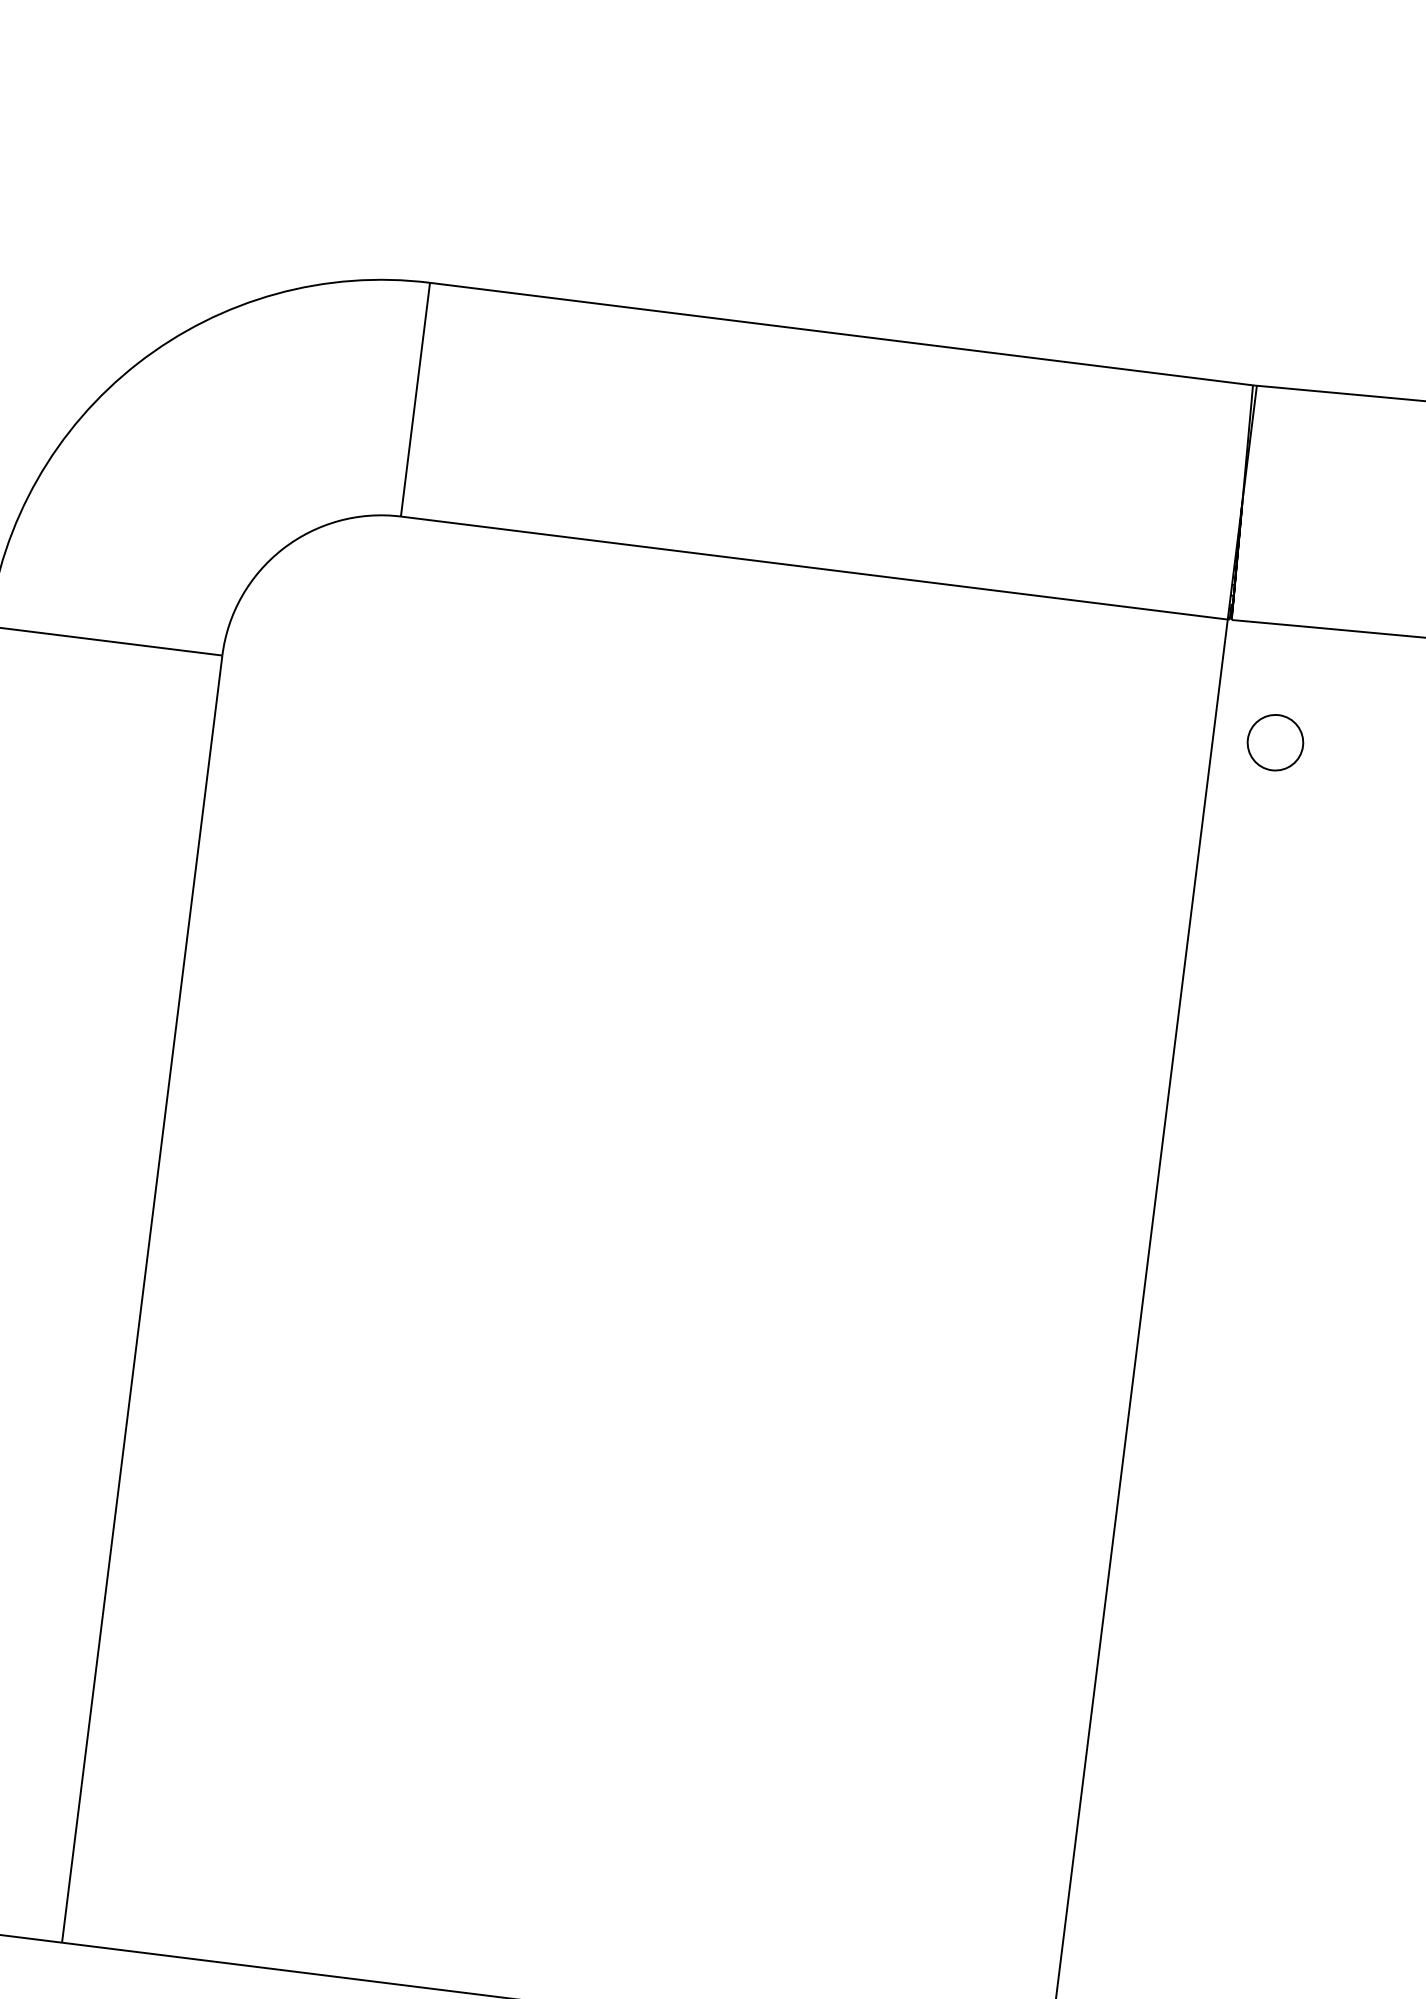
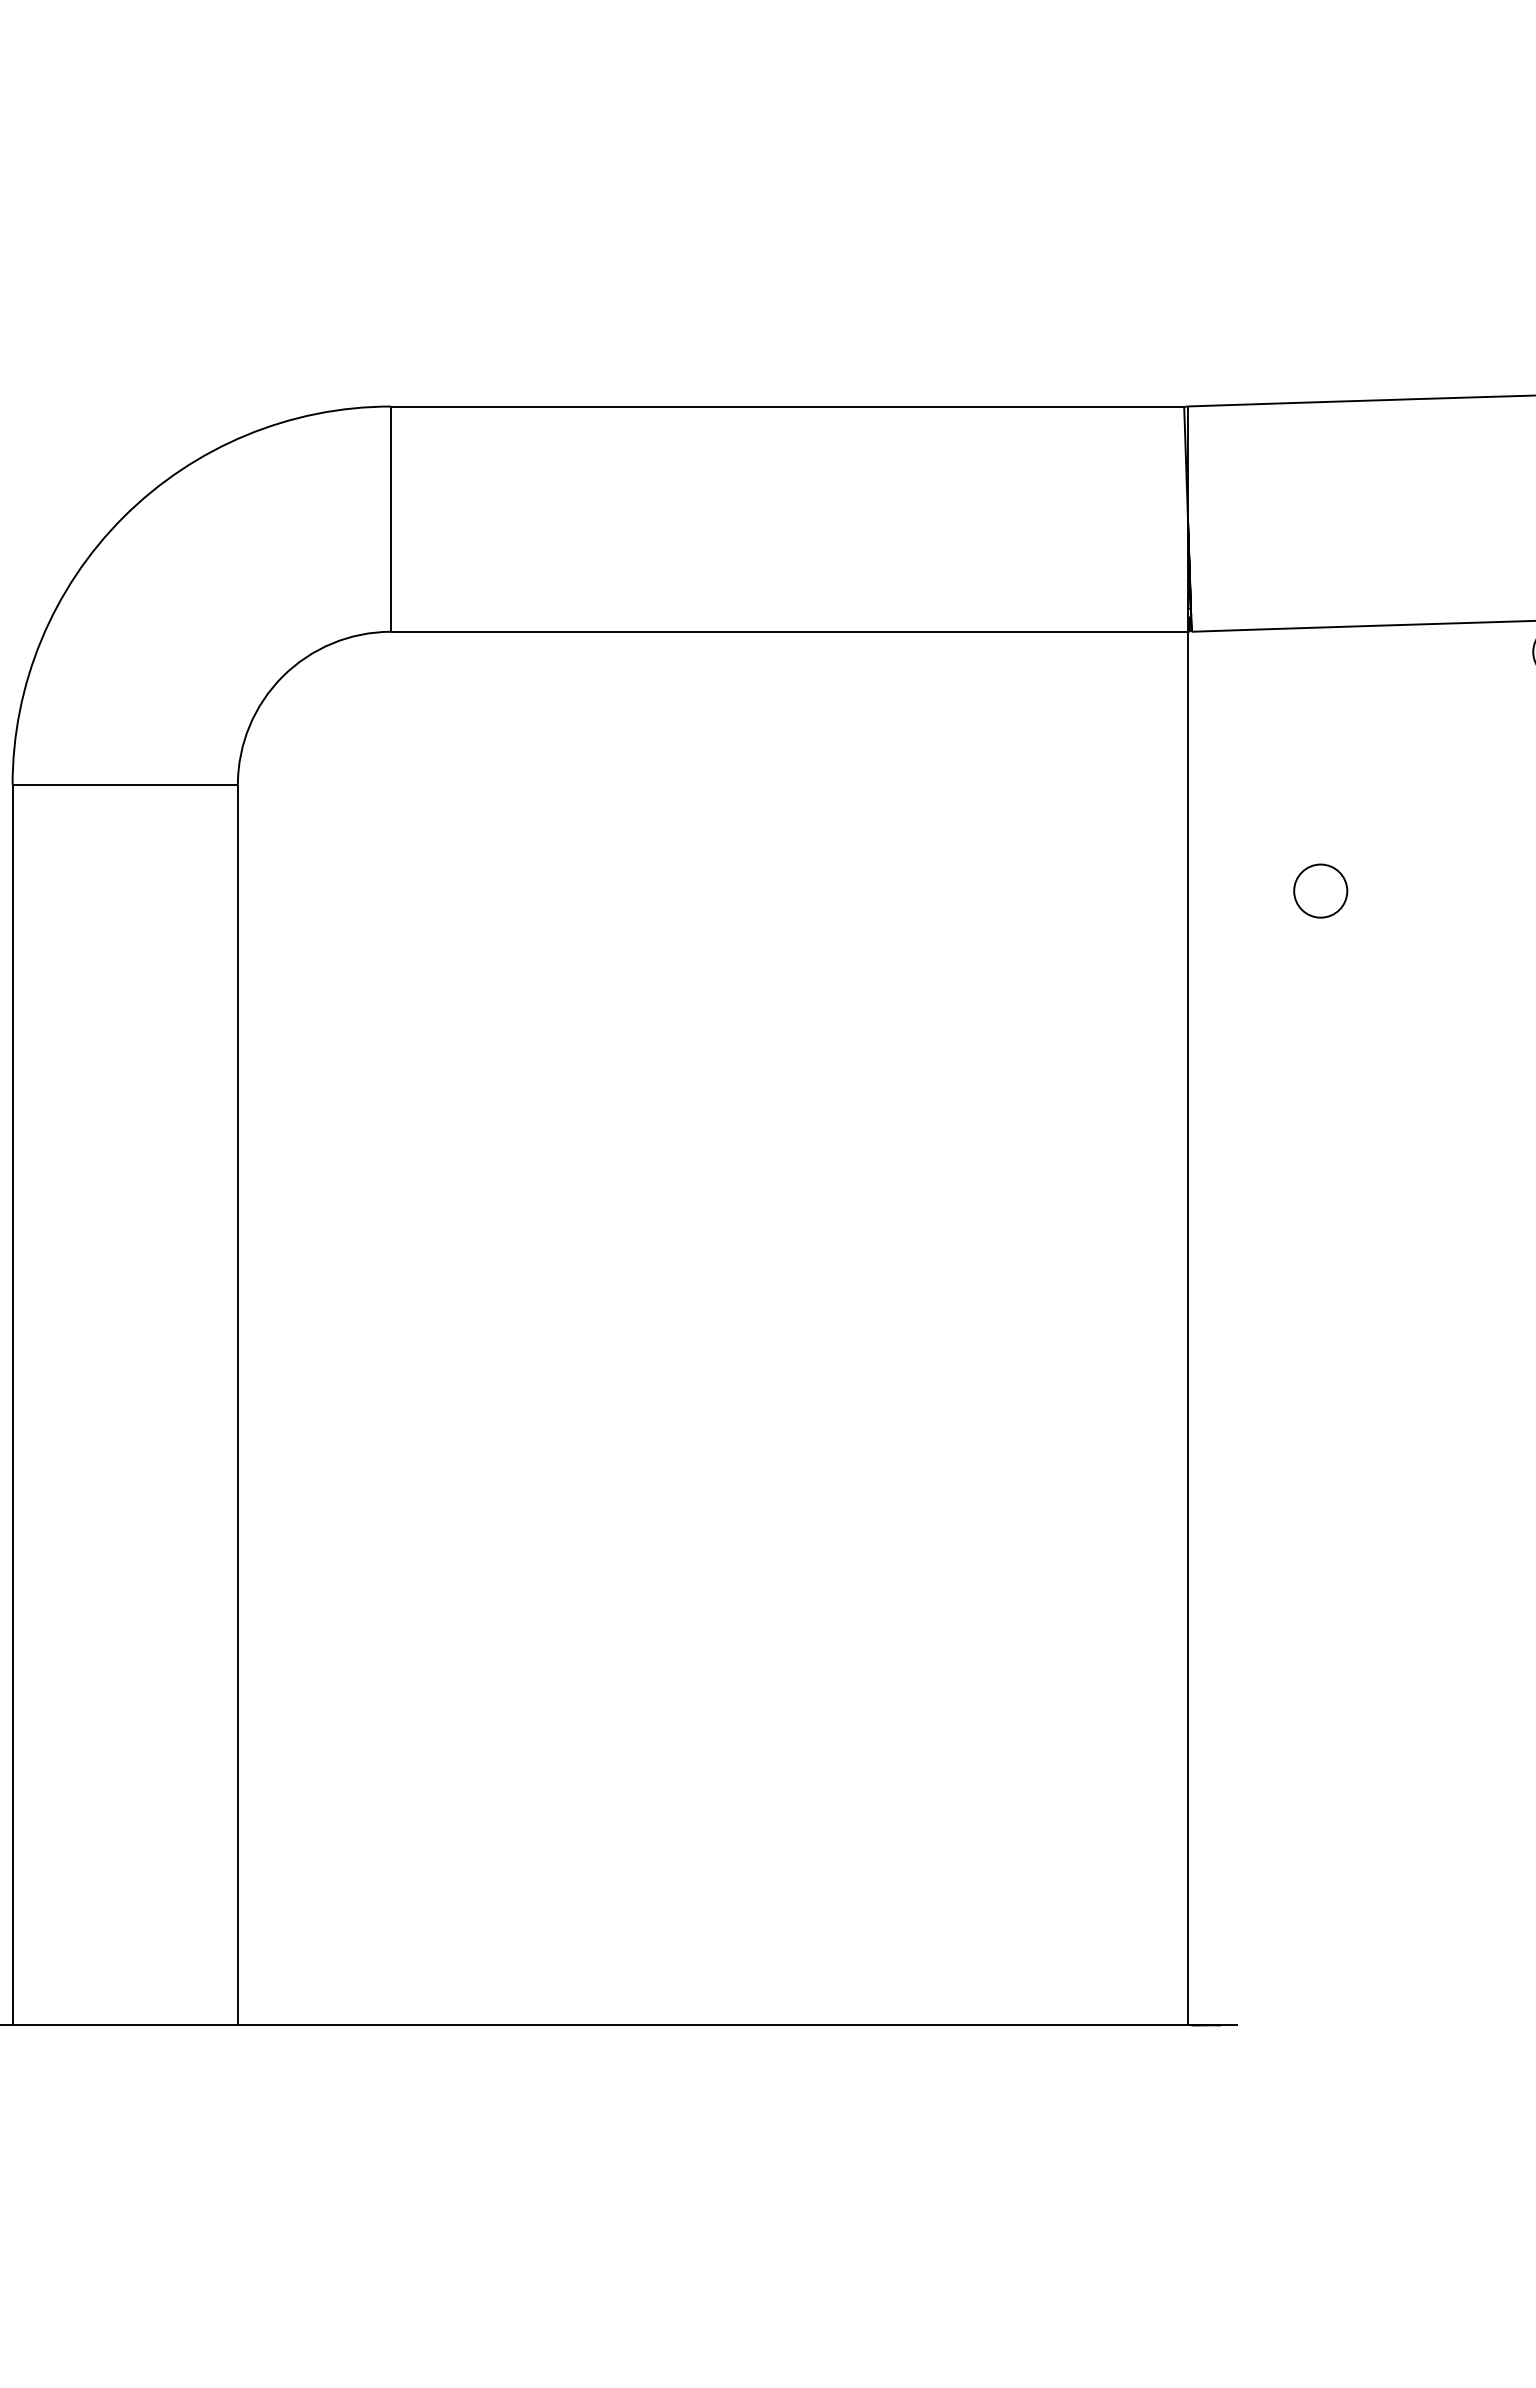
part: (1275, 742) -> (1320, 890), moved

